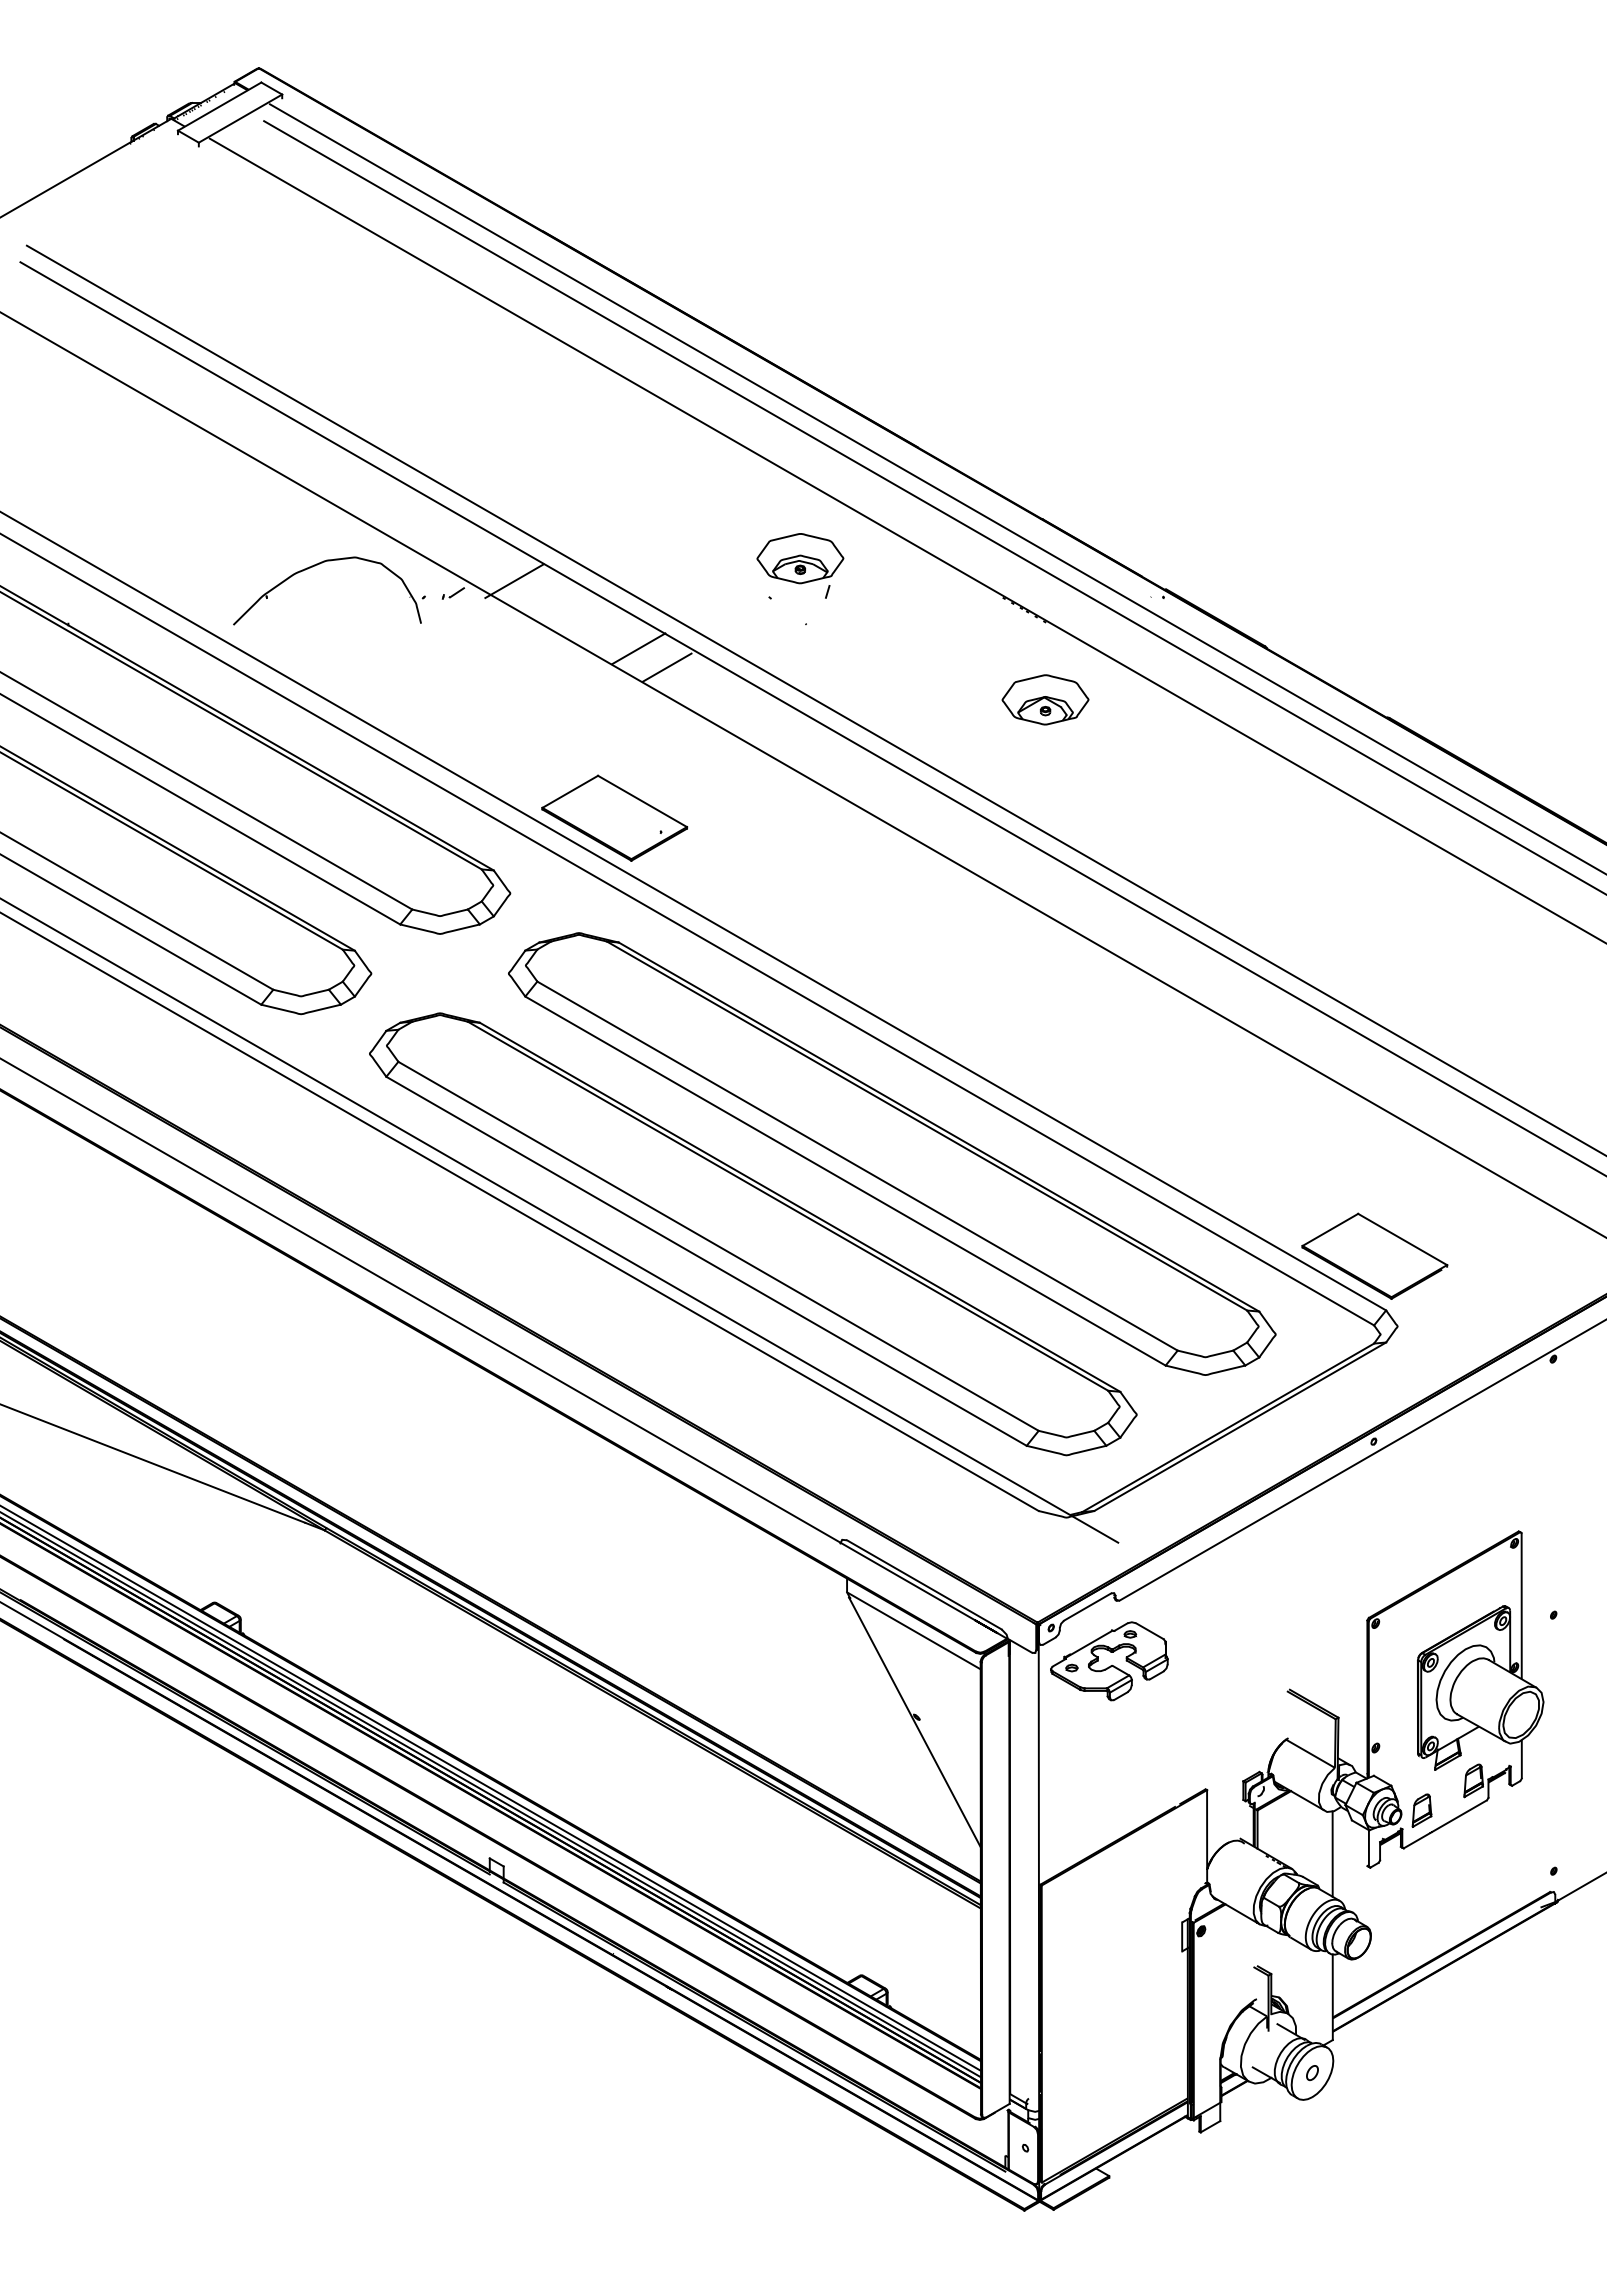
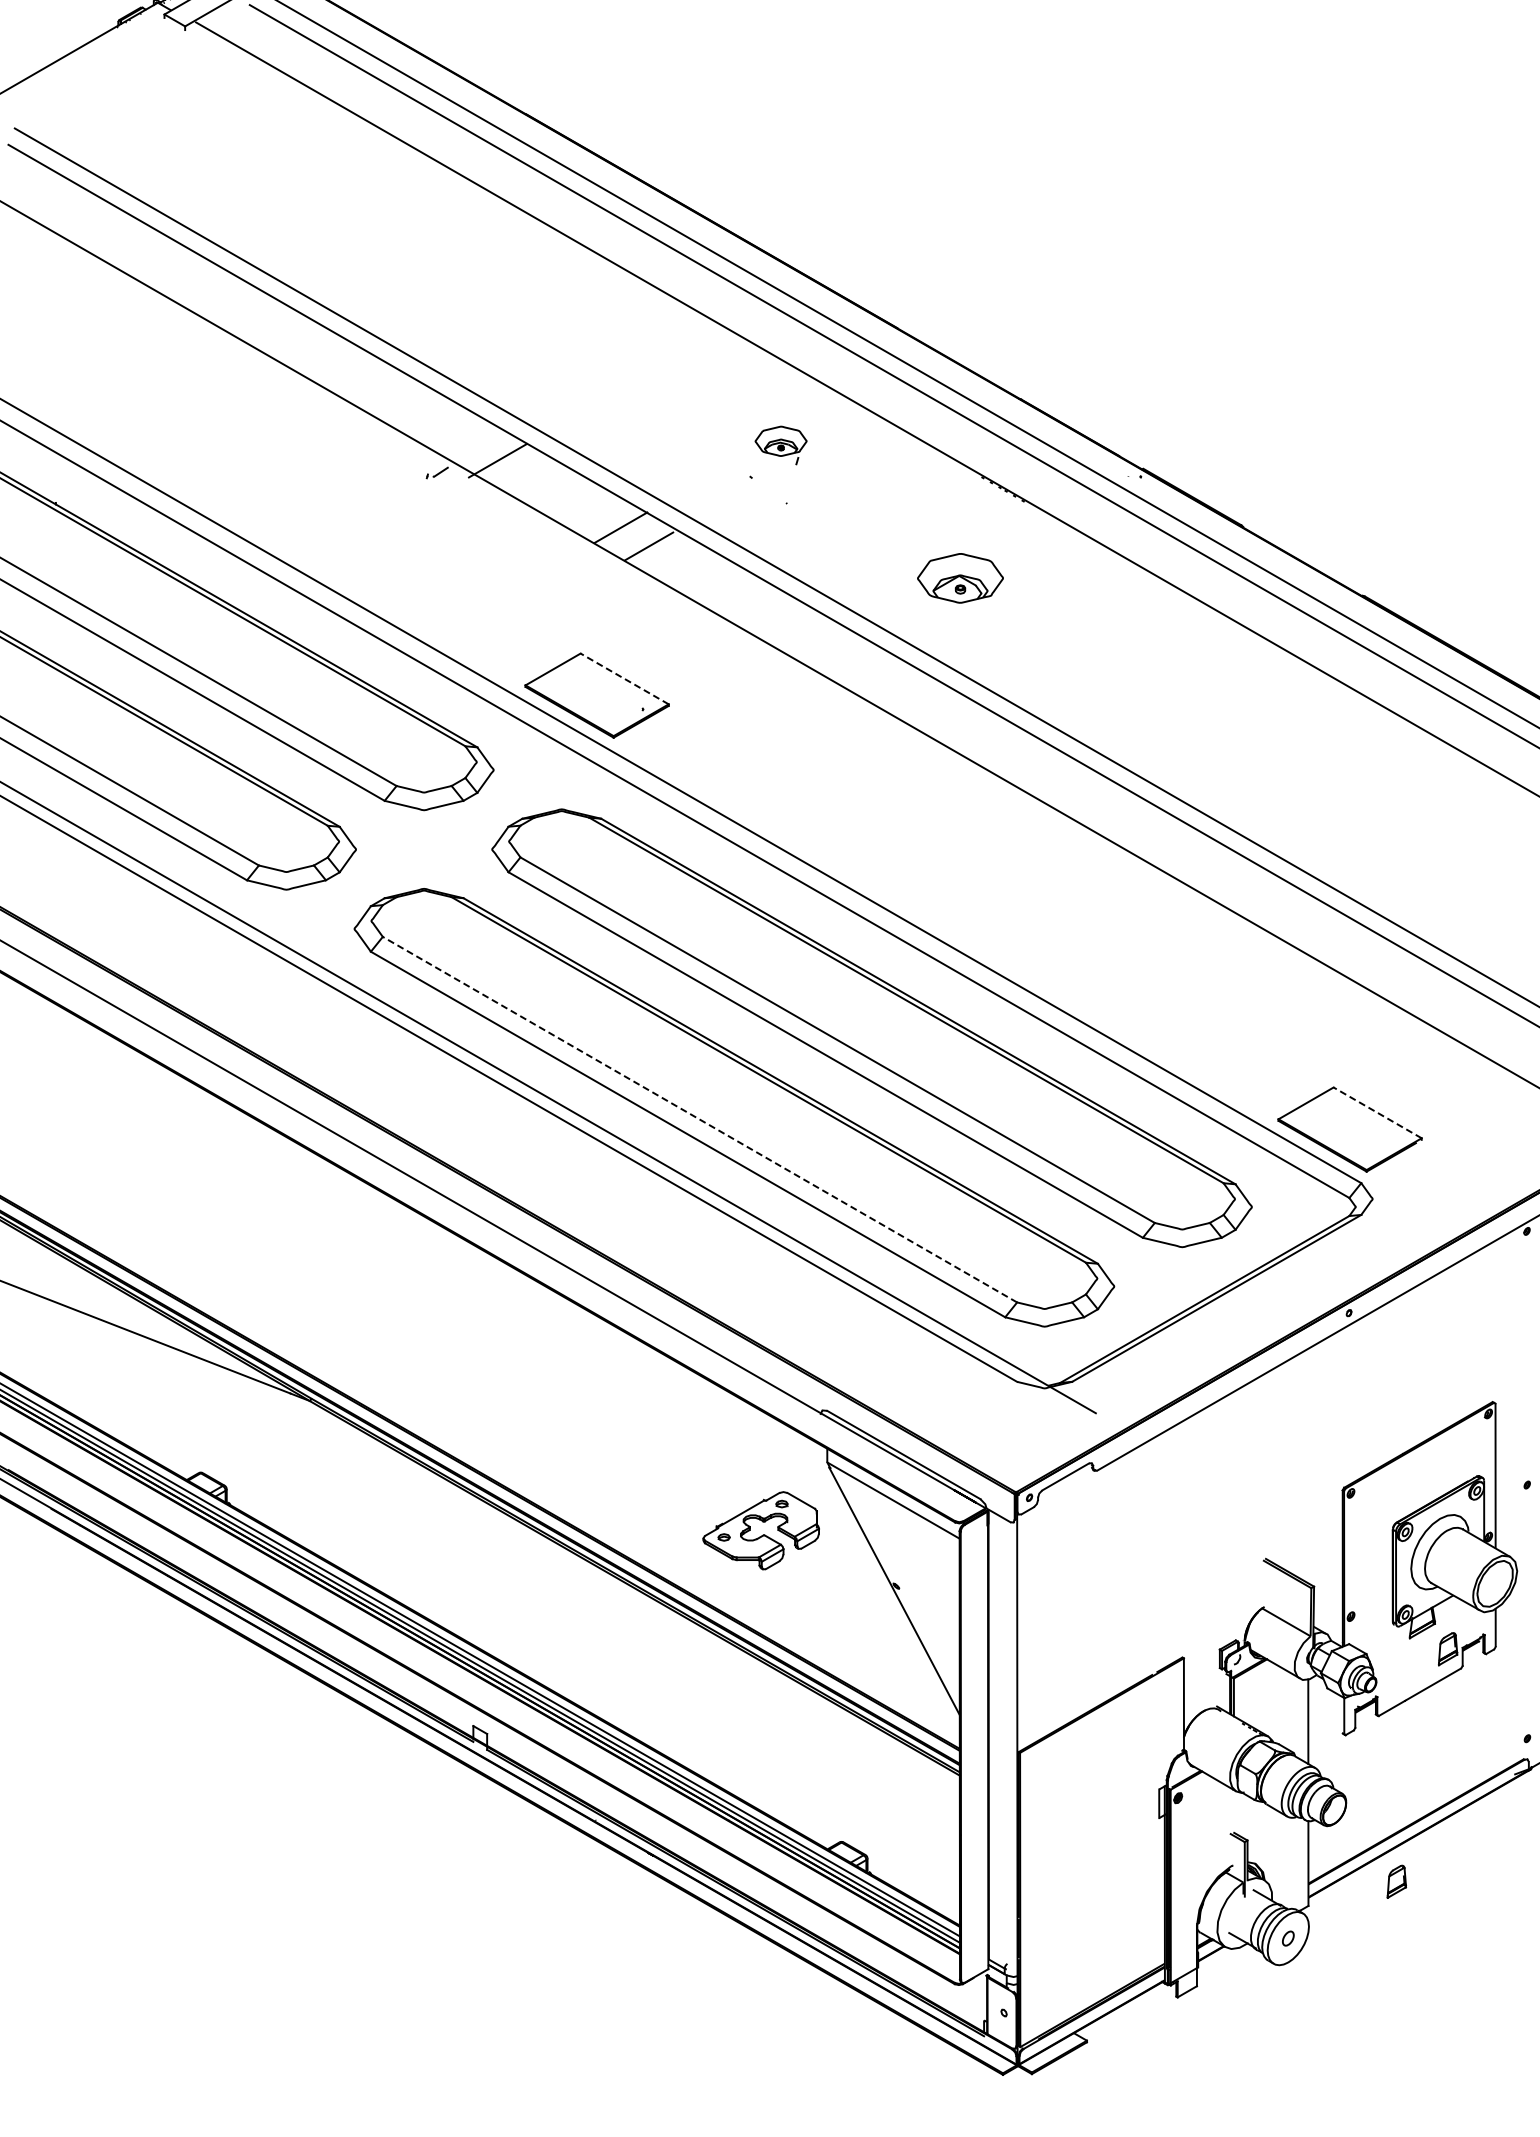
part: (317, 565) -> (302, 445), removed
part: (800, 565) -> (781, 445), size x0.6
part: (1045, 699) -> (960, 577), moved
line: (642, 801) -> (624, 679), solid -> dashed
line: (1402, 1239) -> (1377, 1112), solid -> dashed
line: (718, 1246) -> (699, 1119), solid -> dashed
part: (1109, 1661) -> (761, 1530), moved
part: (1421, 1810) -> (1396, 1881), moved

